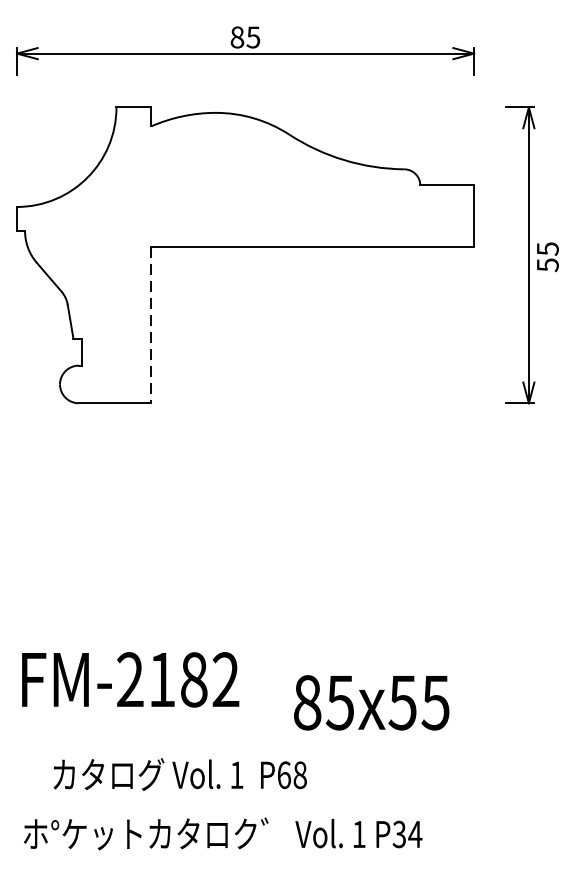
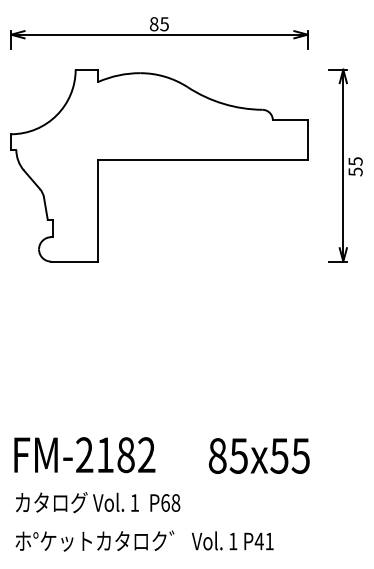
line: (151, 326) -> (98, 211), dashed -> solid
text: (130, 680) -> (84, 455), moved
text: (371, 701) -> (259, 455), moved
text: (180, 774) -> (98, 502), moved
text: (407, 834) -> (264, 541), P34 -> P41

